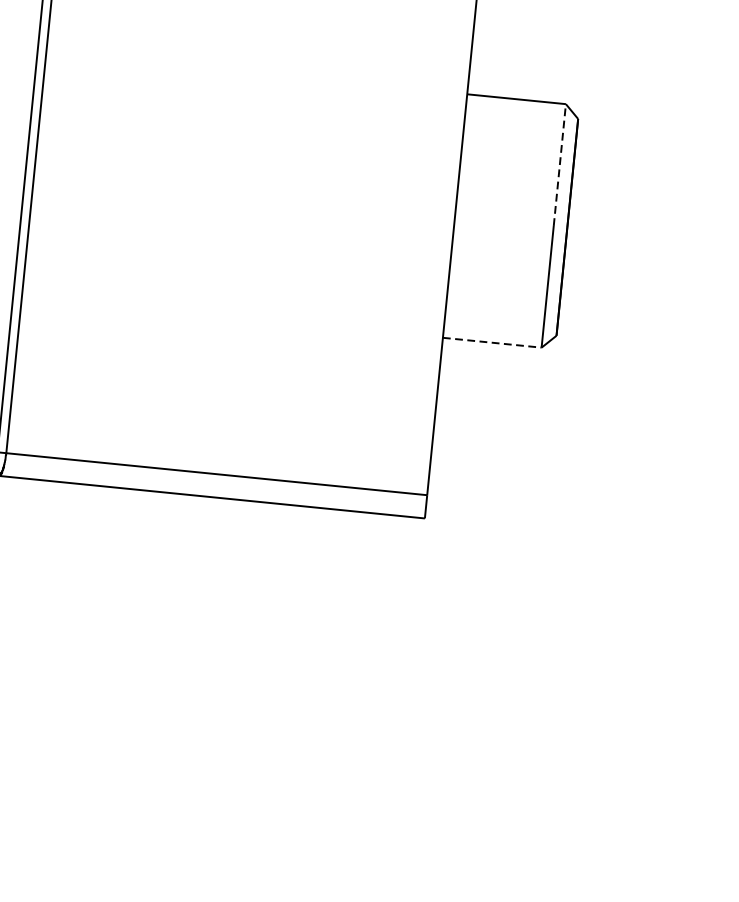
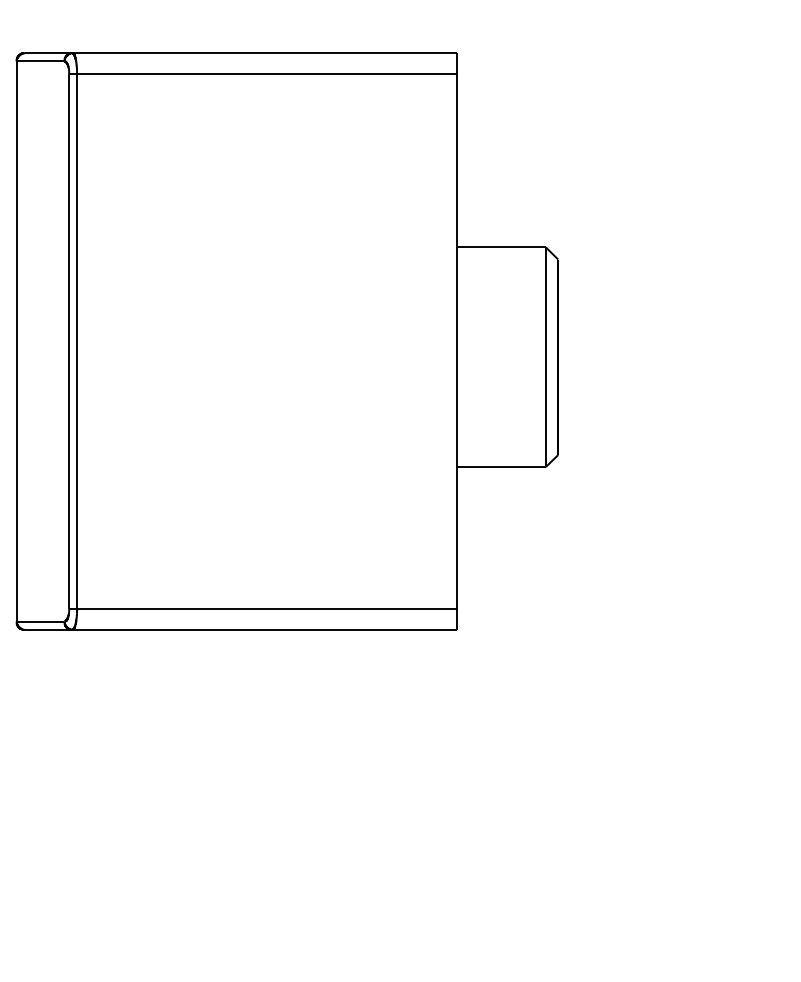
line: (559, 165) -> (545, 302), dashed -> solid
line: (492, 343) -> (501, 467), dashed -> solid

